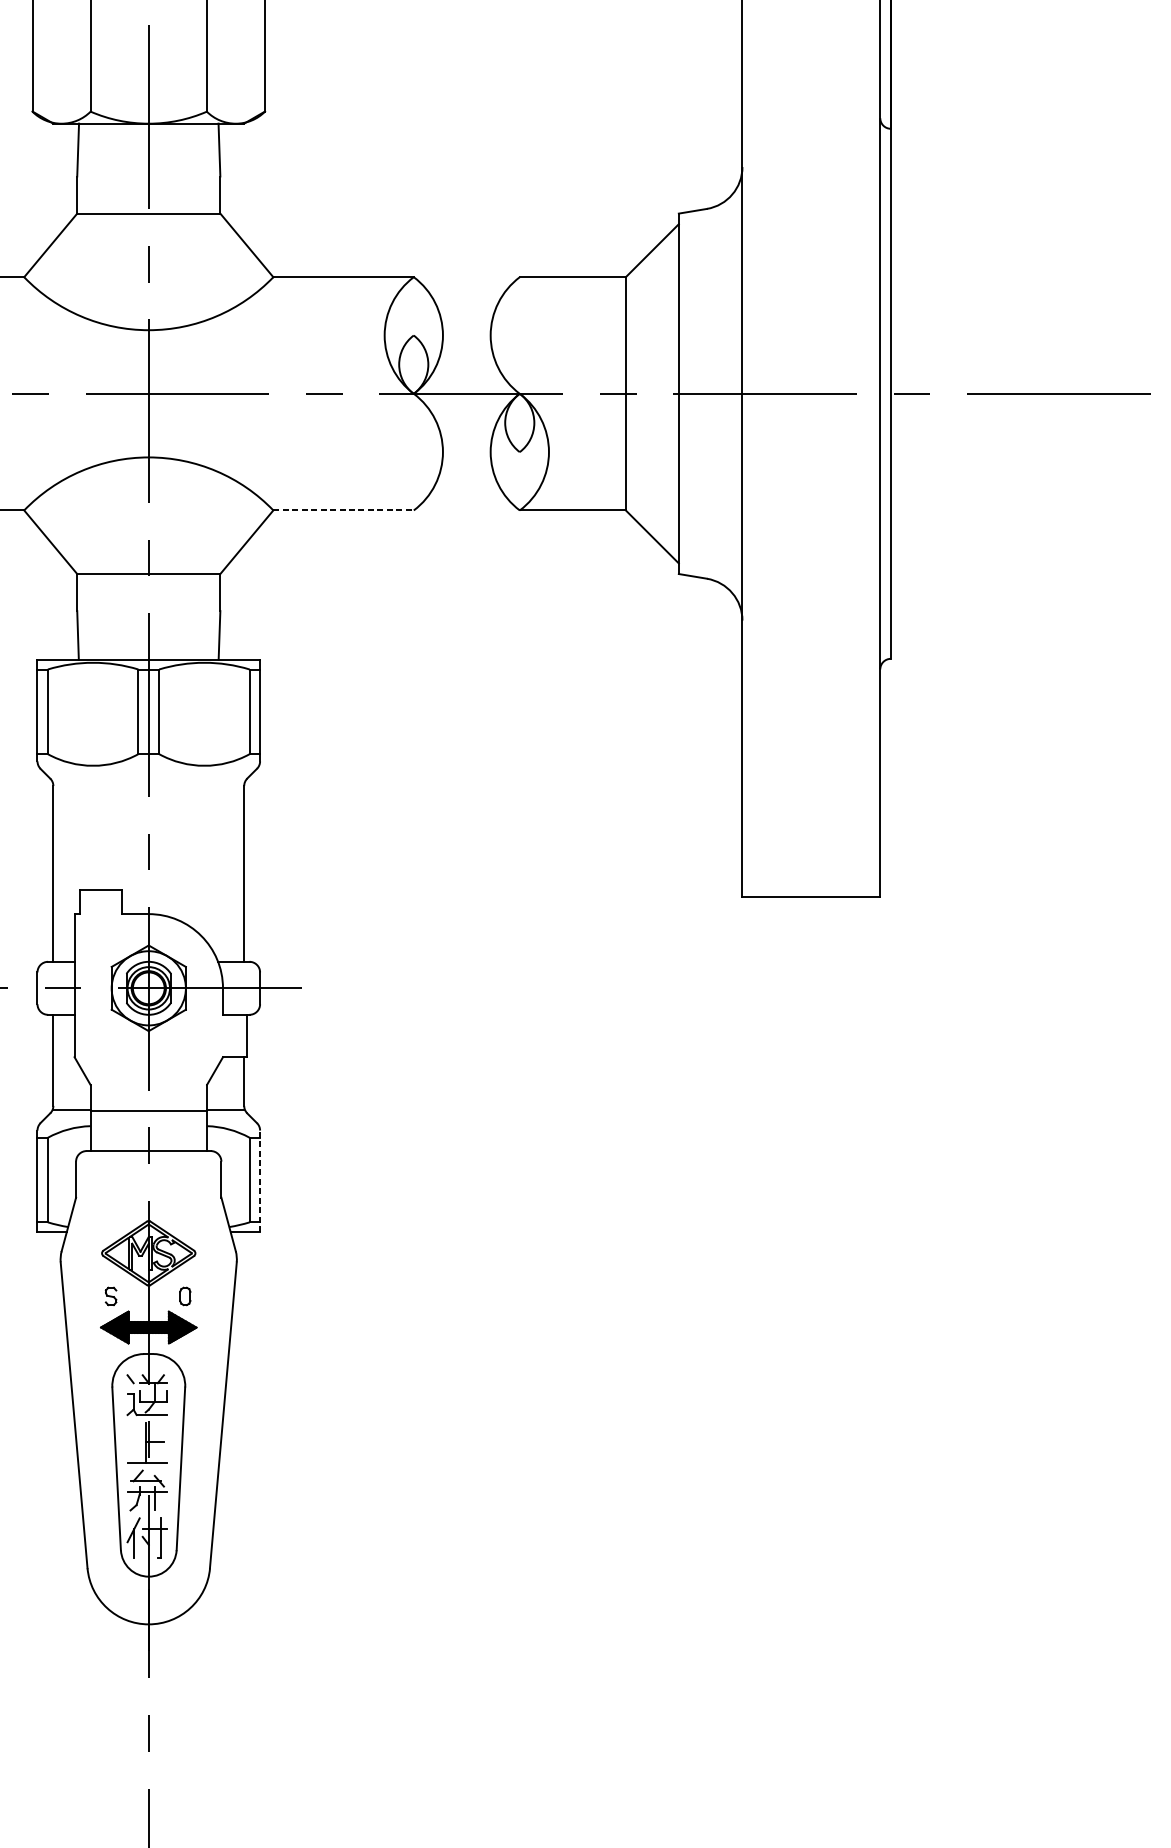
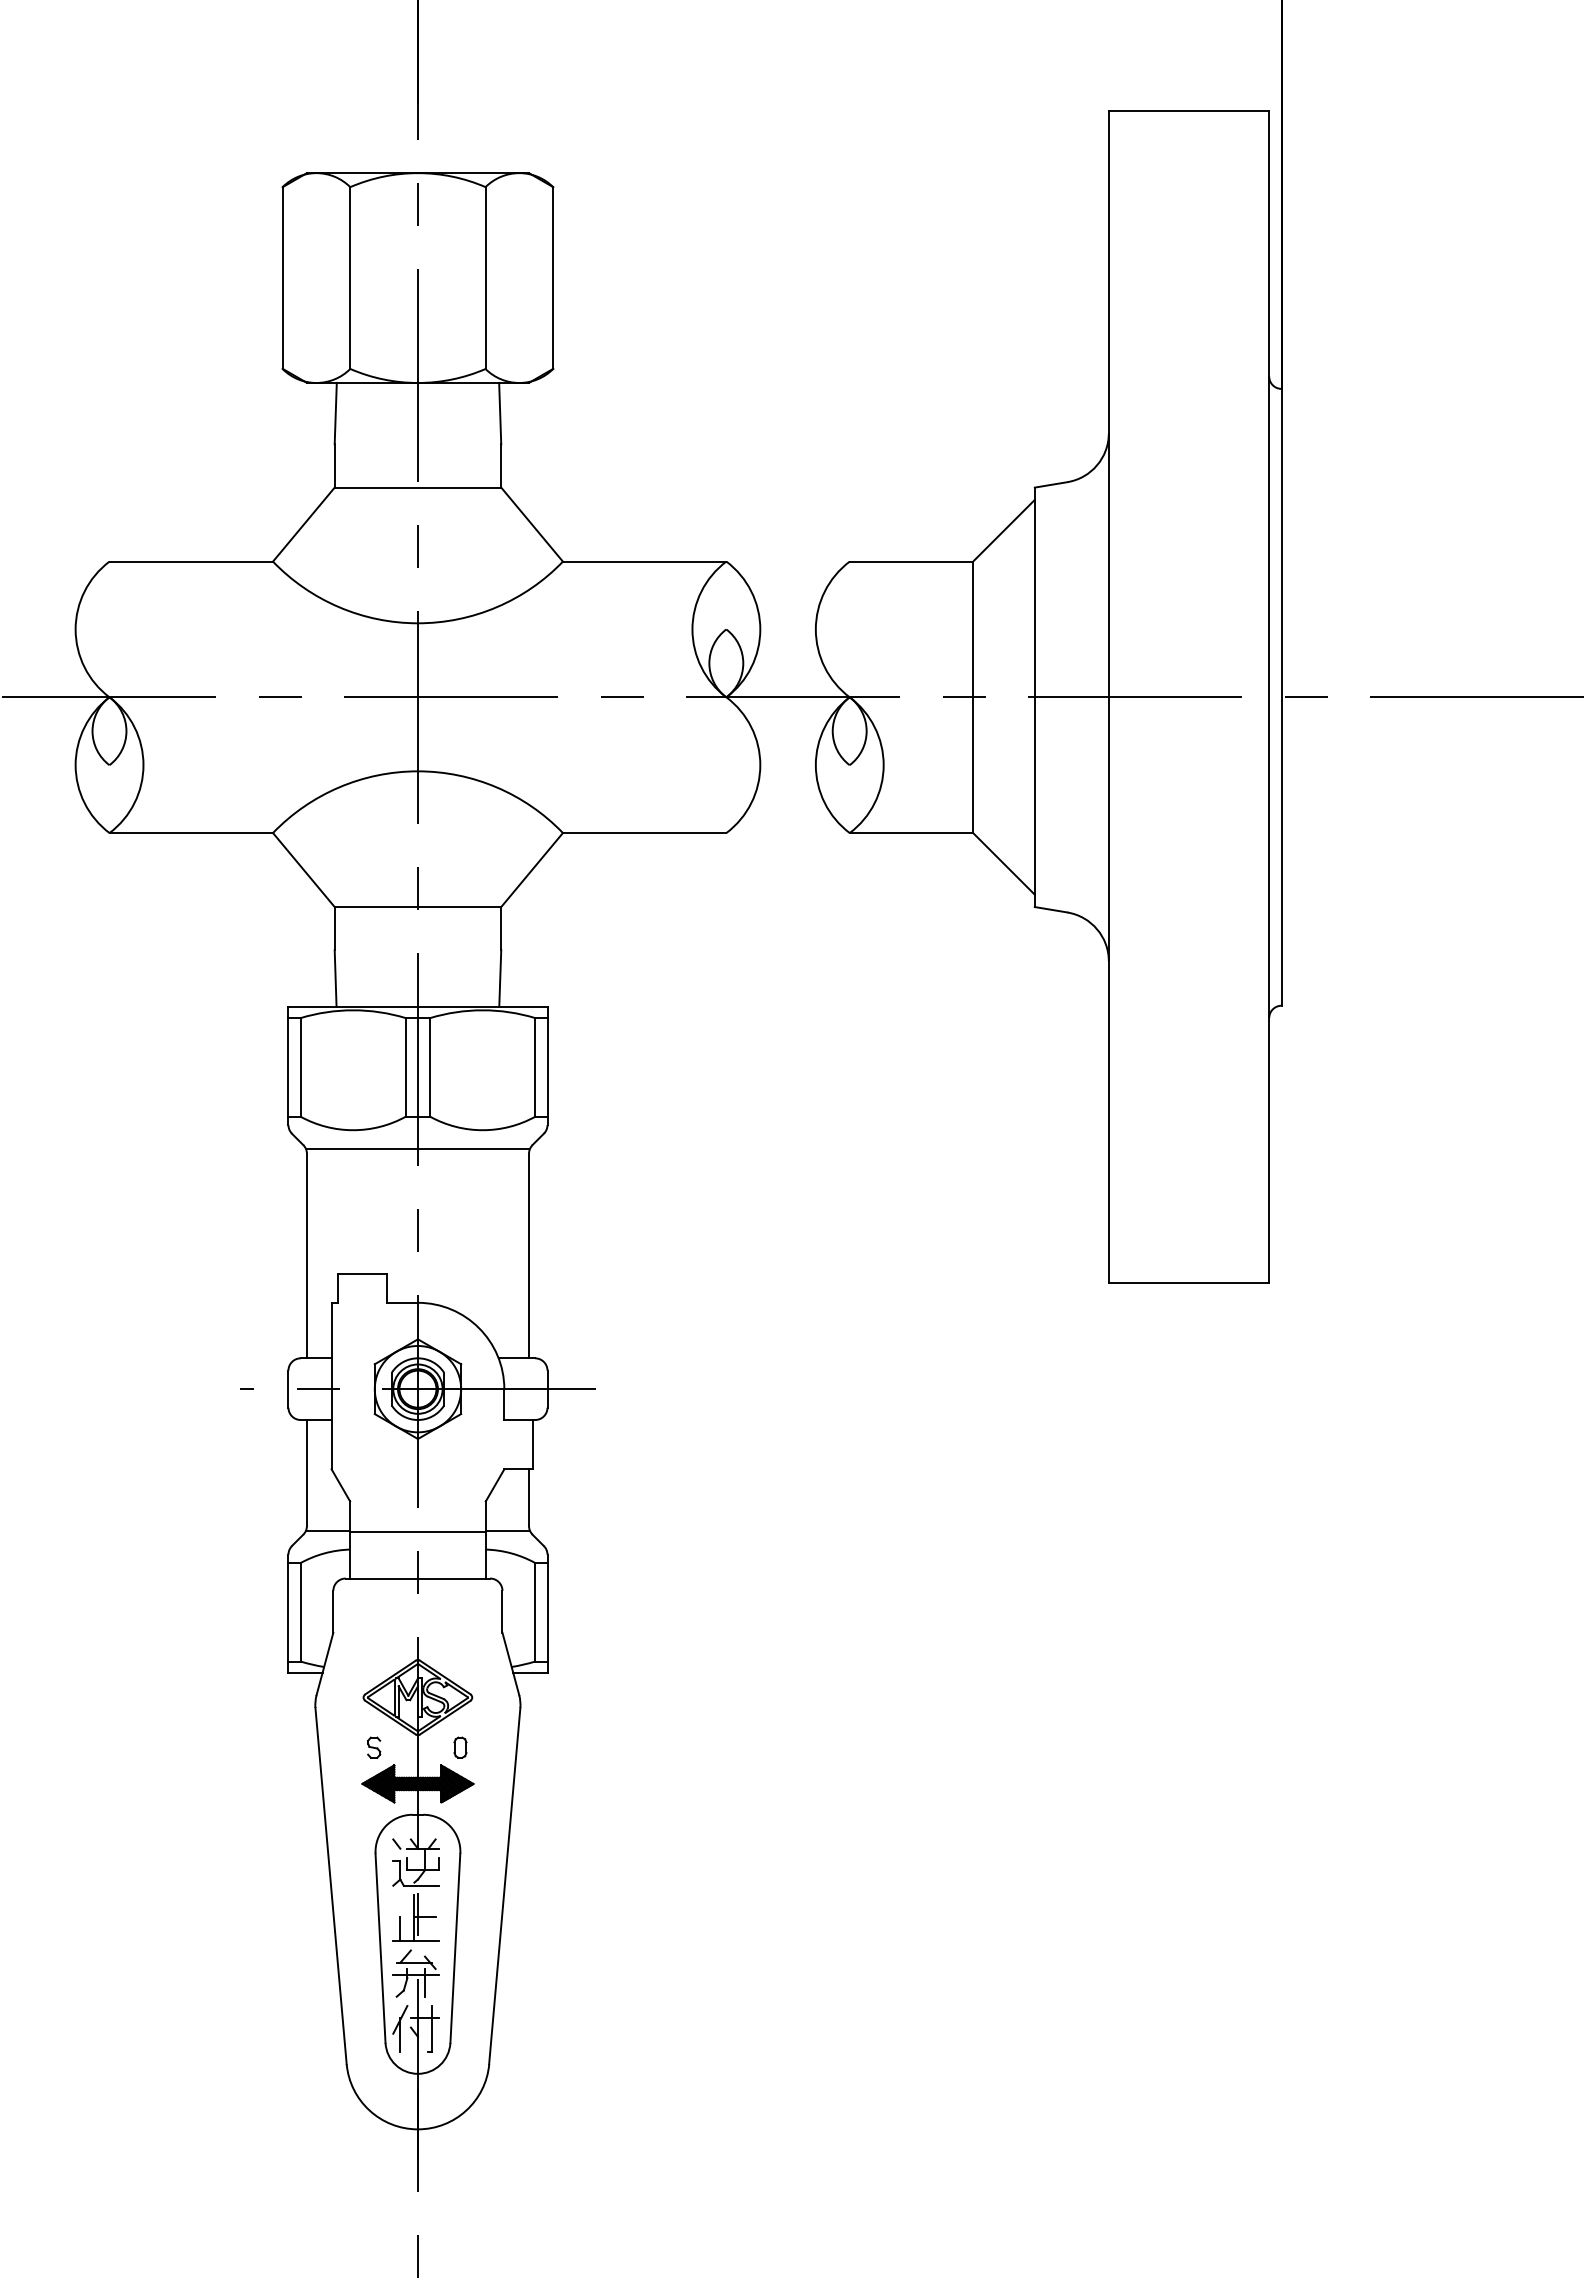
line: (343, 510) -> (644, 833), dashed -> solid
line: (148, 781) -> (417, 1148), added
line: (260, 1181) -> (547, 1613), dashed -> solid
line: (133, 1451) -> (400, 1928), added

